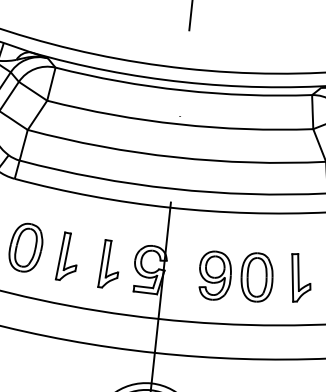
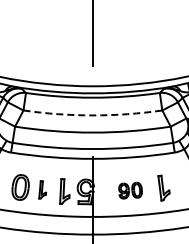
arc: (178, 124) -> (92, 115), solid -> dashed
part: (67, 256) -> (42, 189), size x0.7
part: (235, 275) -> (130, 190), size x0.6

